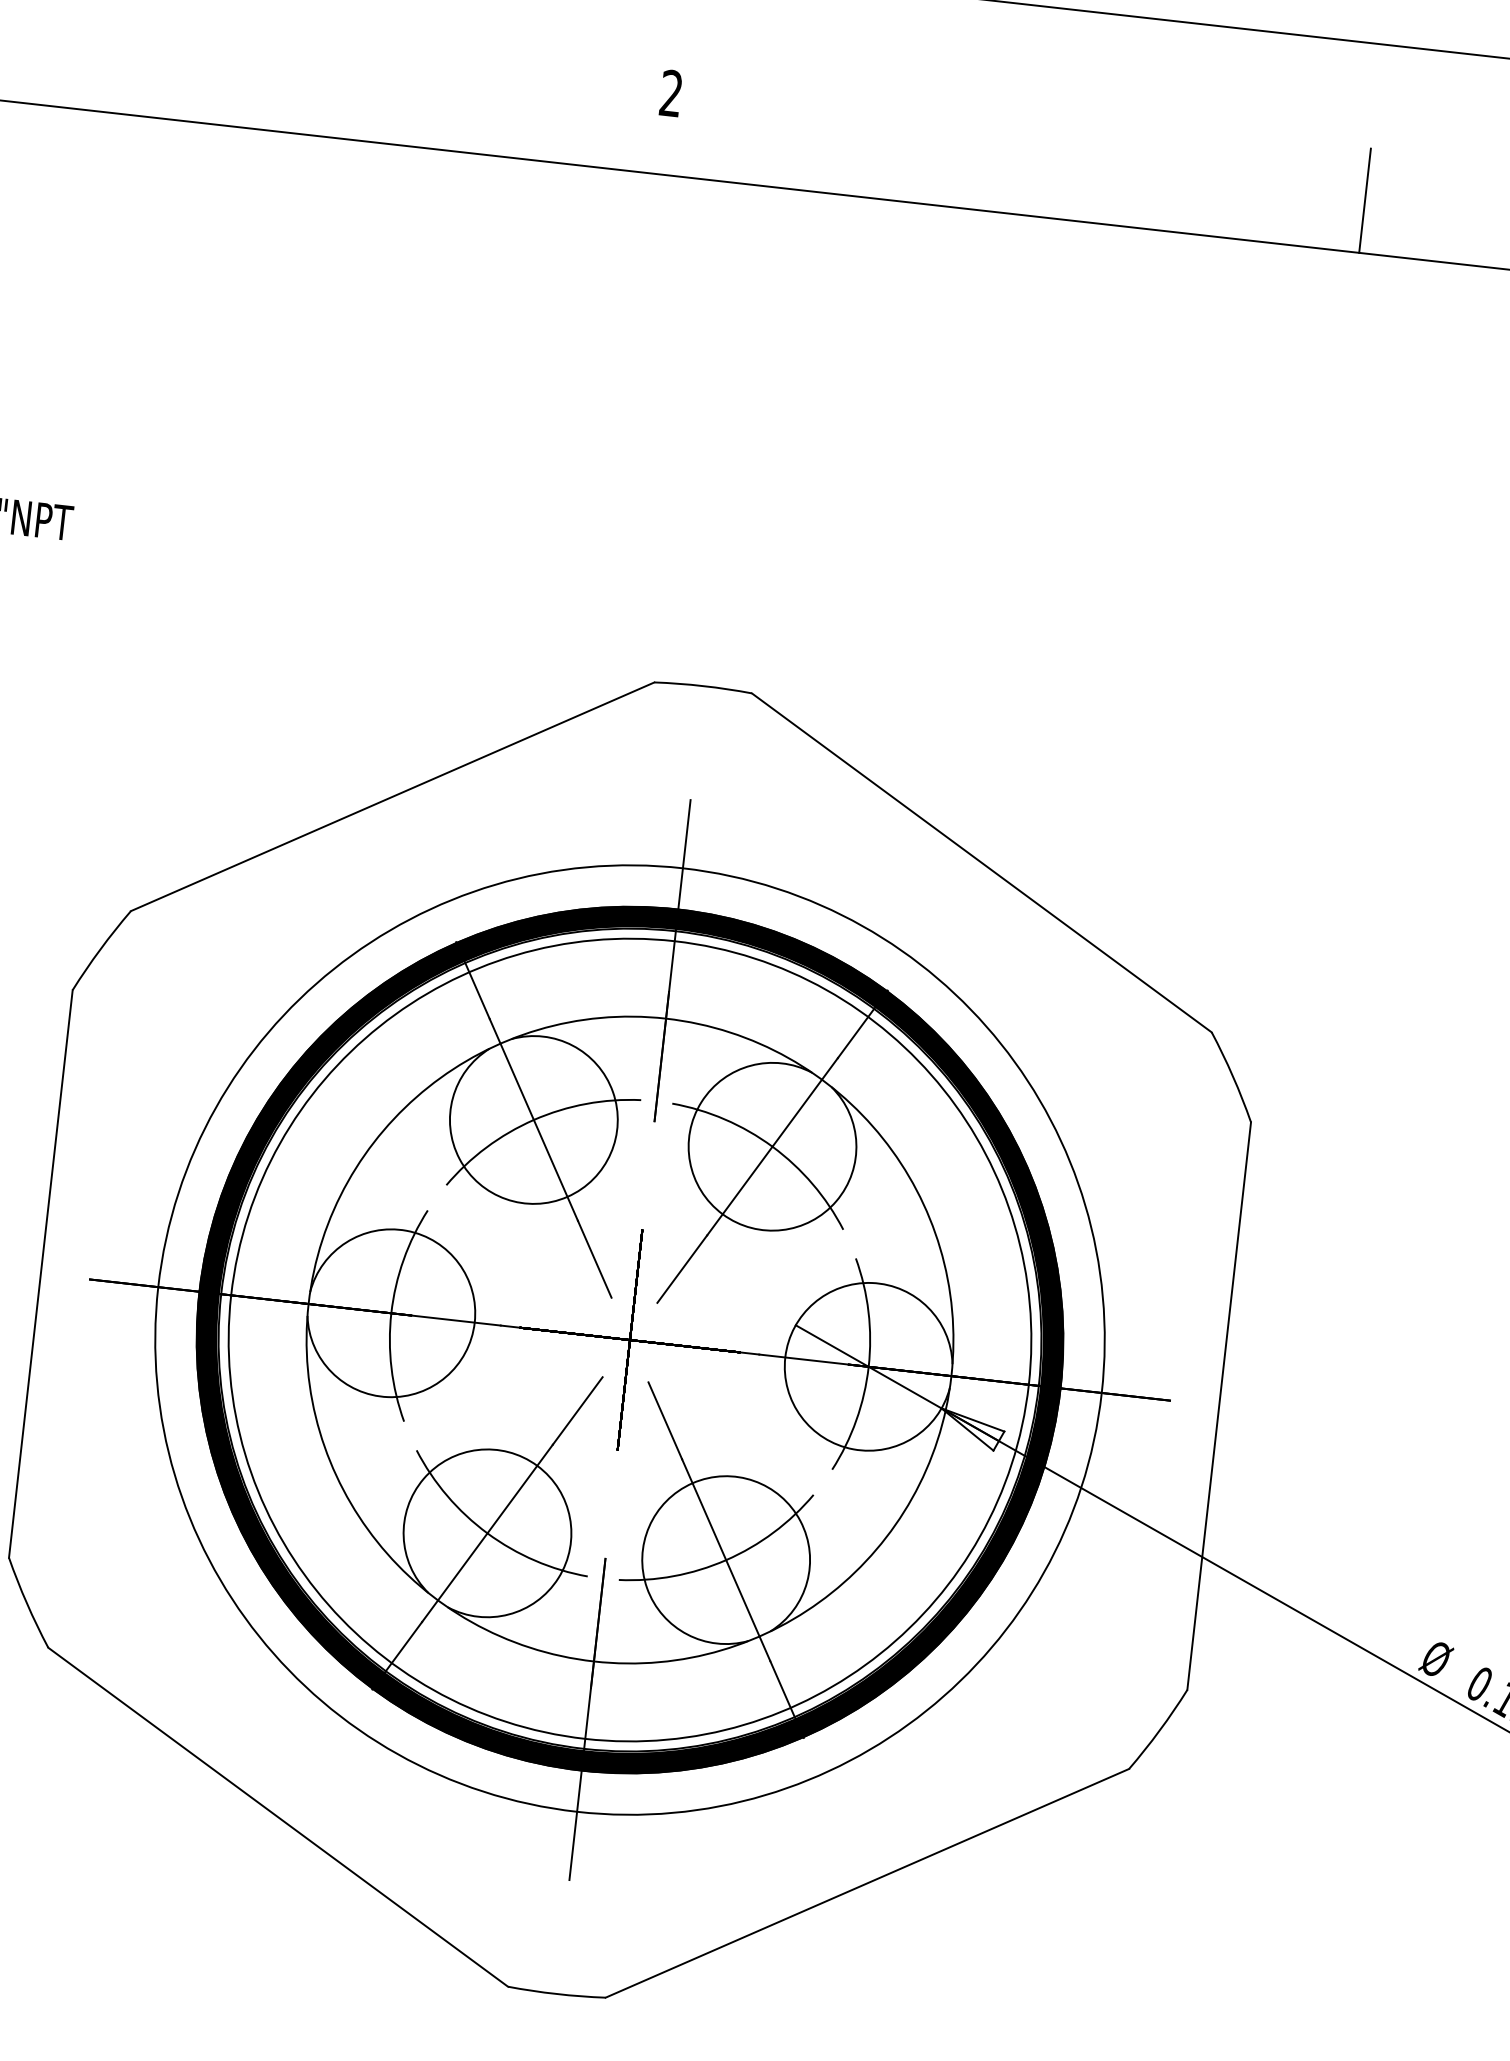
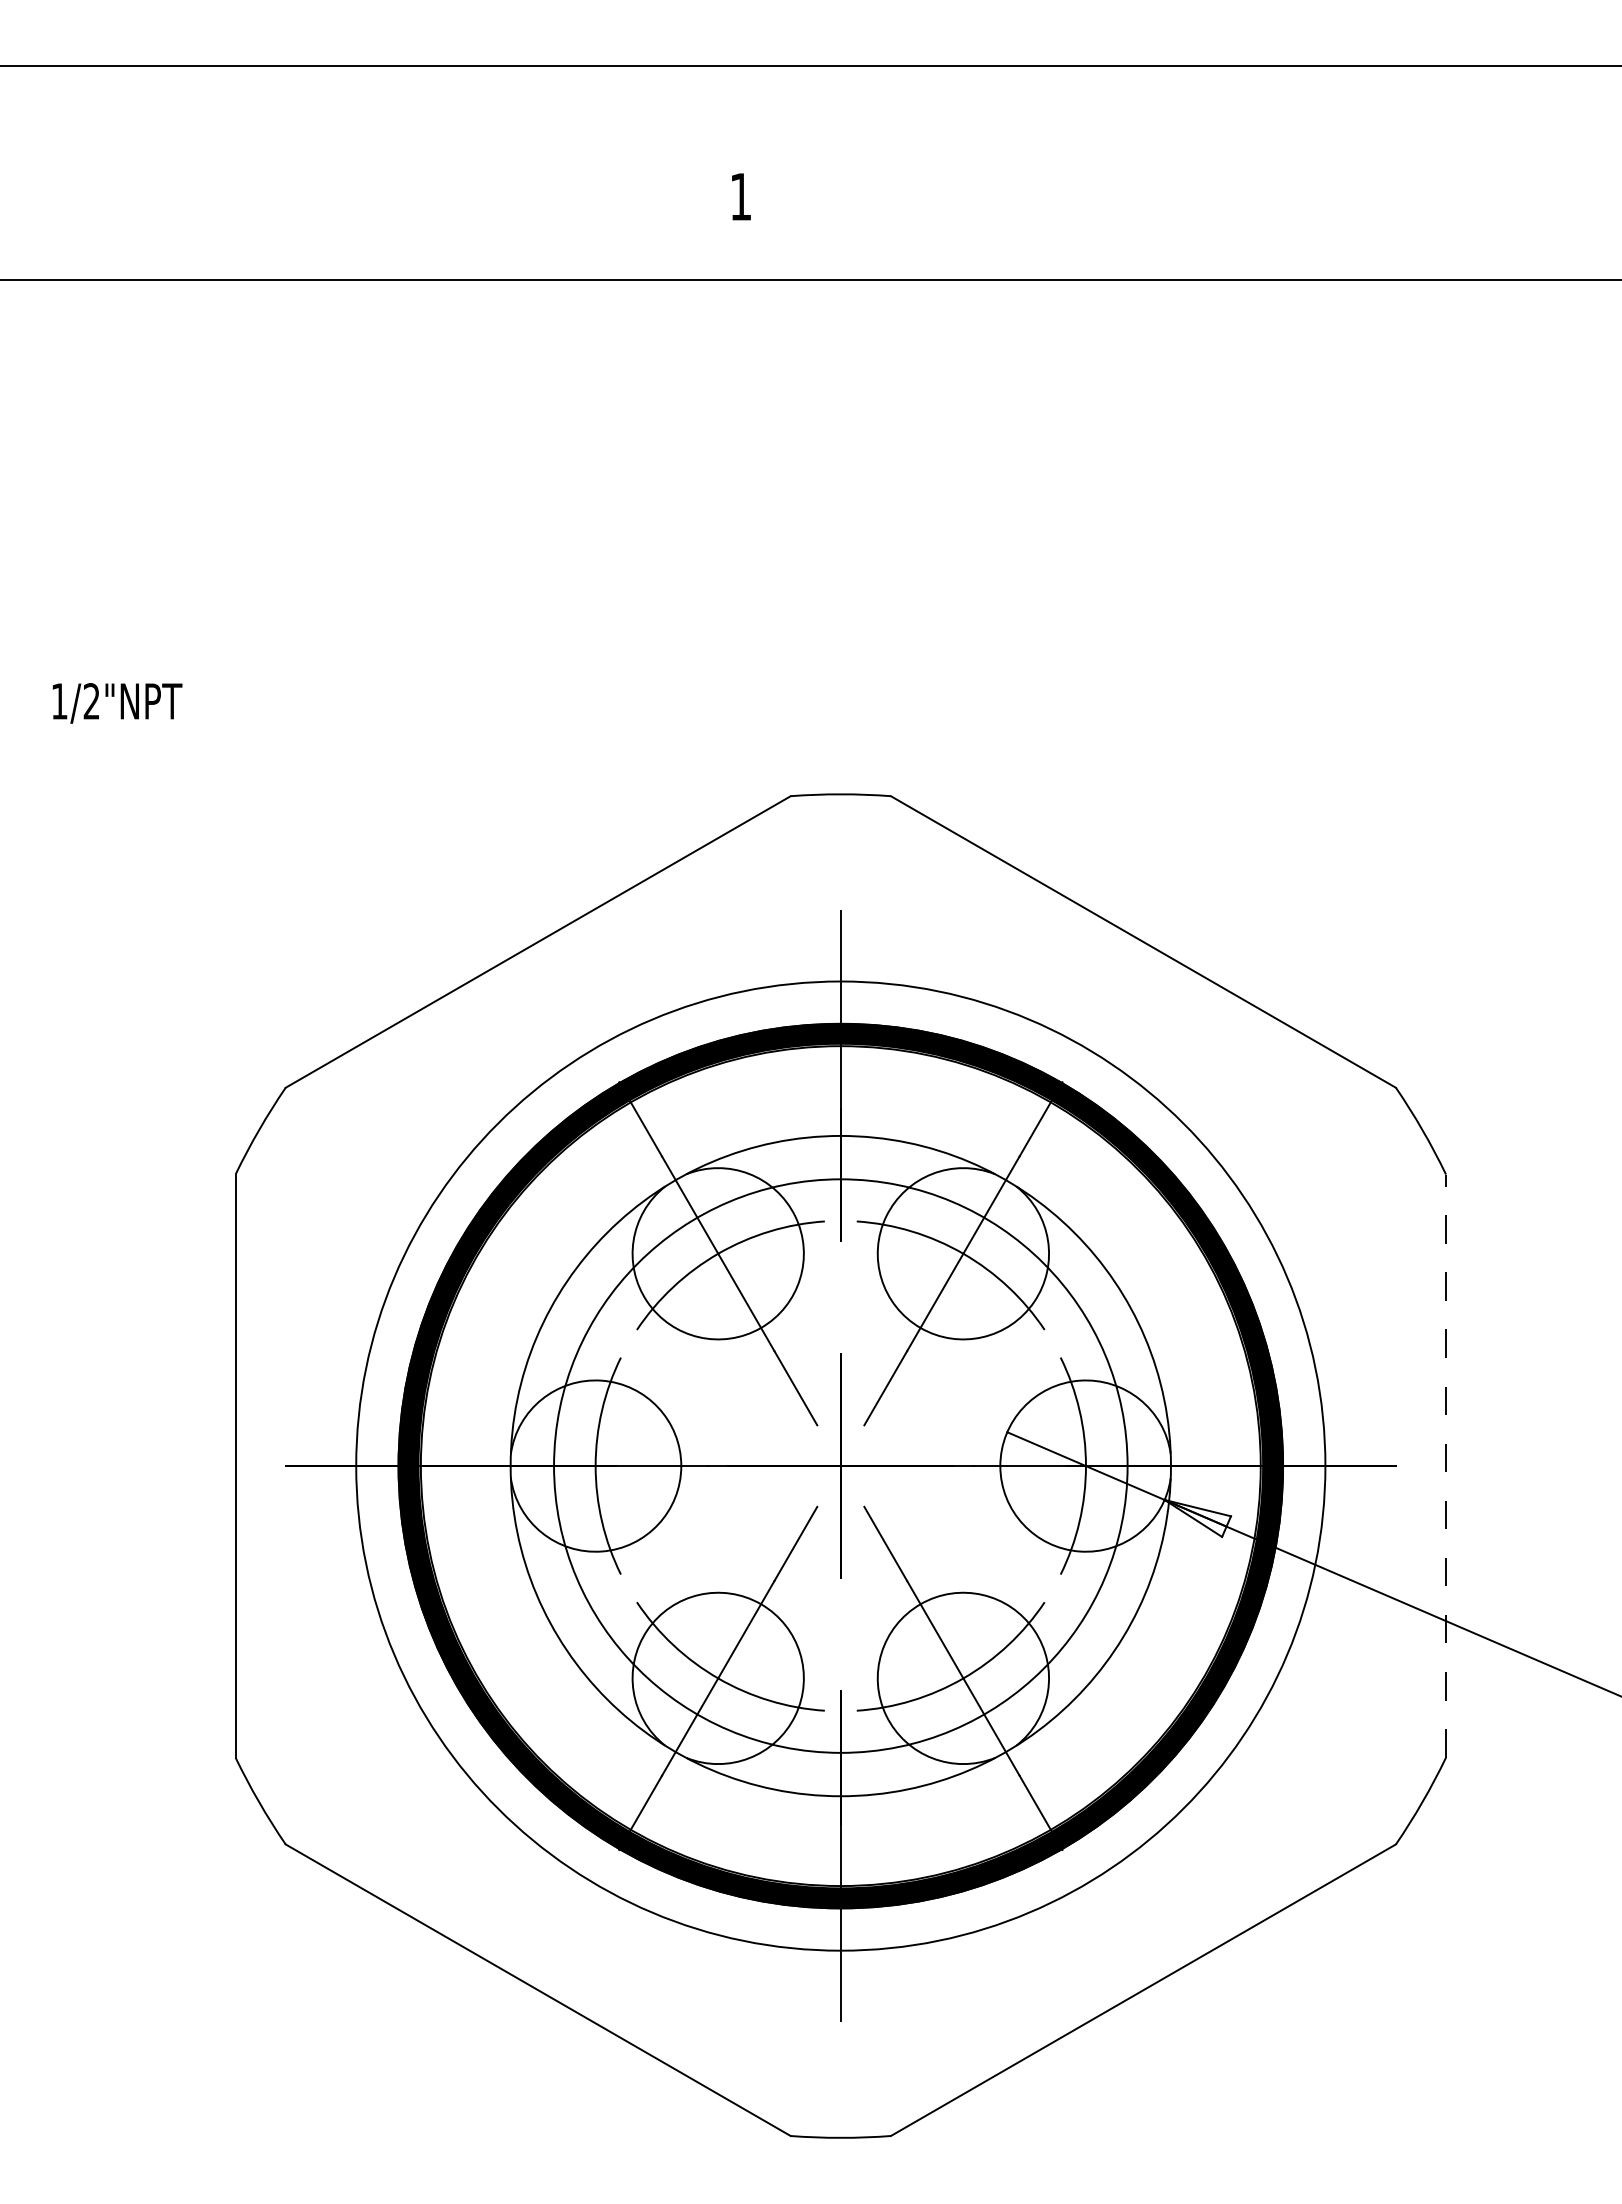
text: (670, 93) -> (740, 196), 2 -> 1
line: (1364, 200) -> (1456, 226), removed
circle: (629, 1339) -> (840, 1465), size x0.7
line: (1219, 1406) -> (1446, 1466), solid -> dashed

